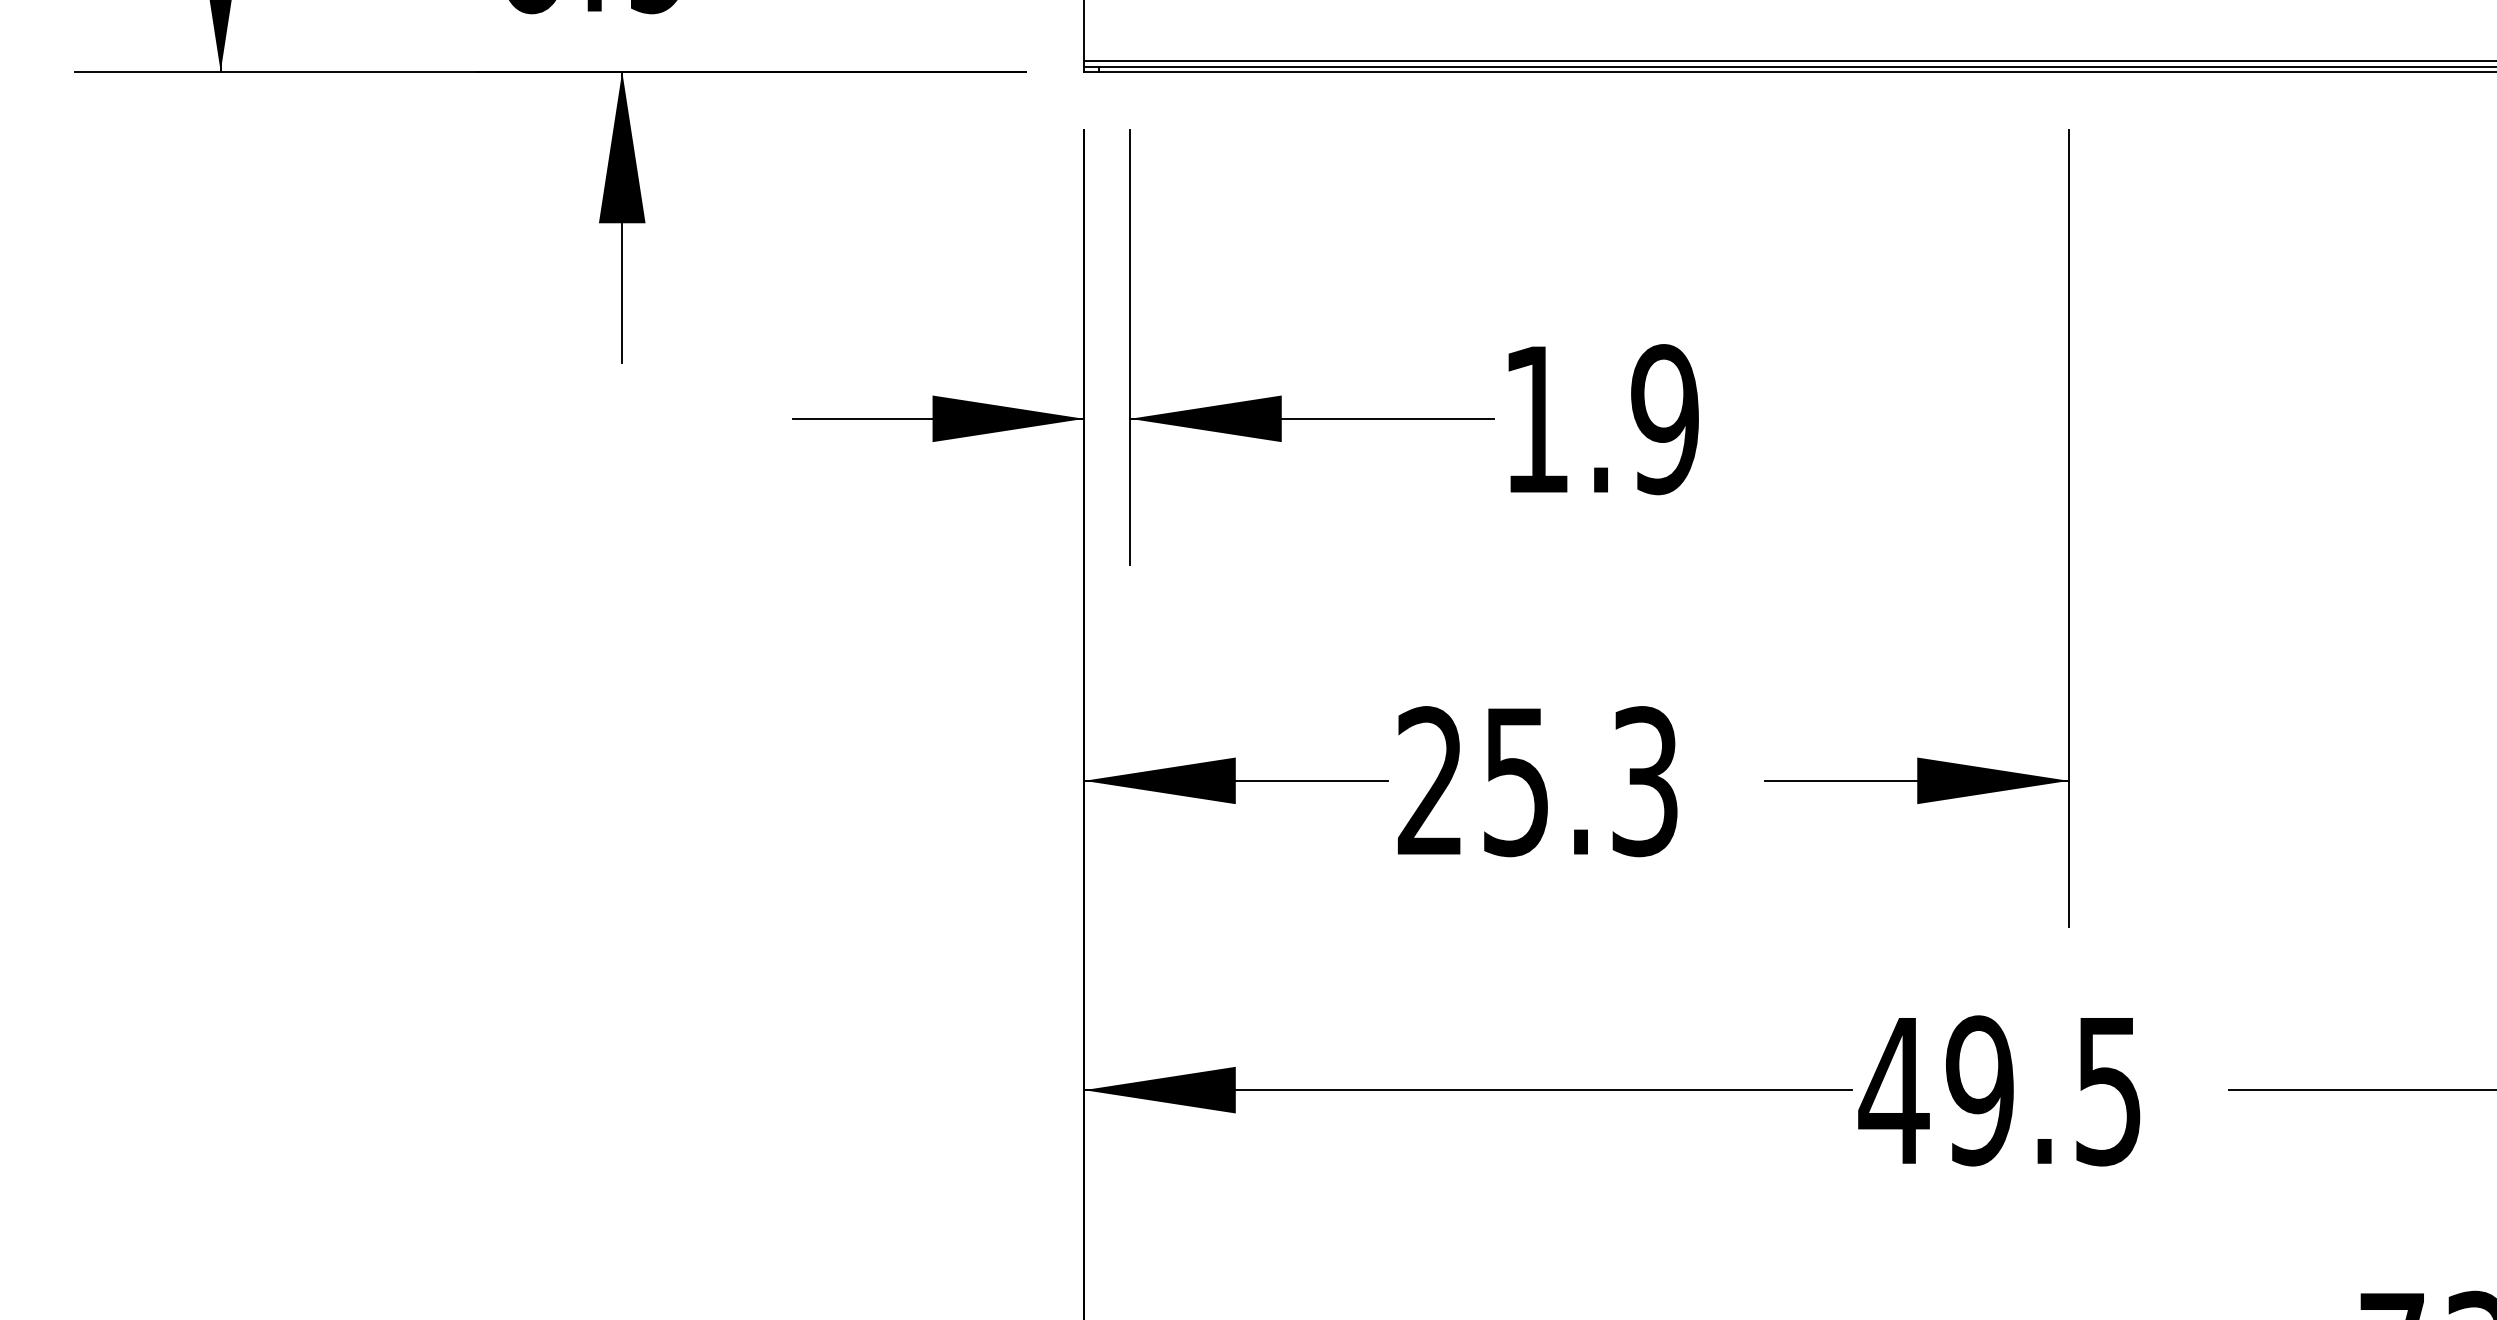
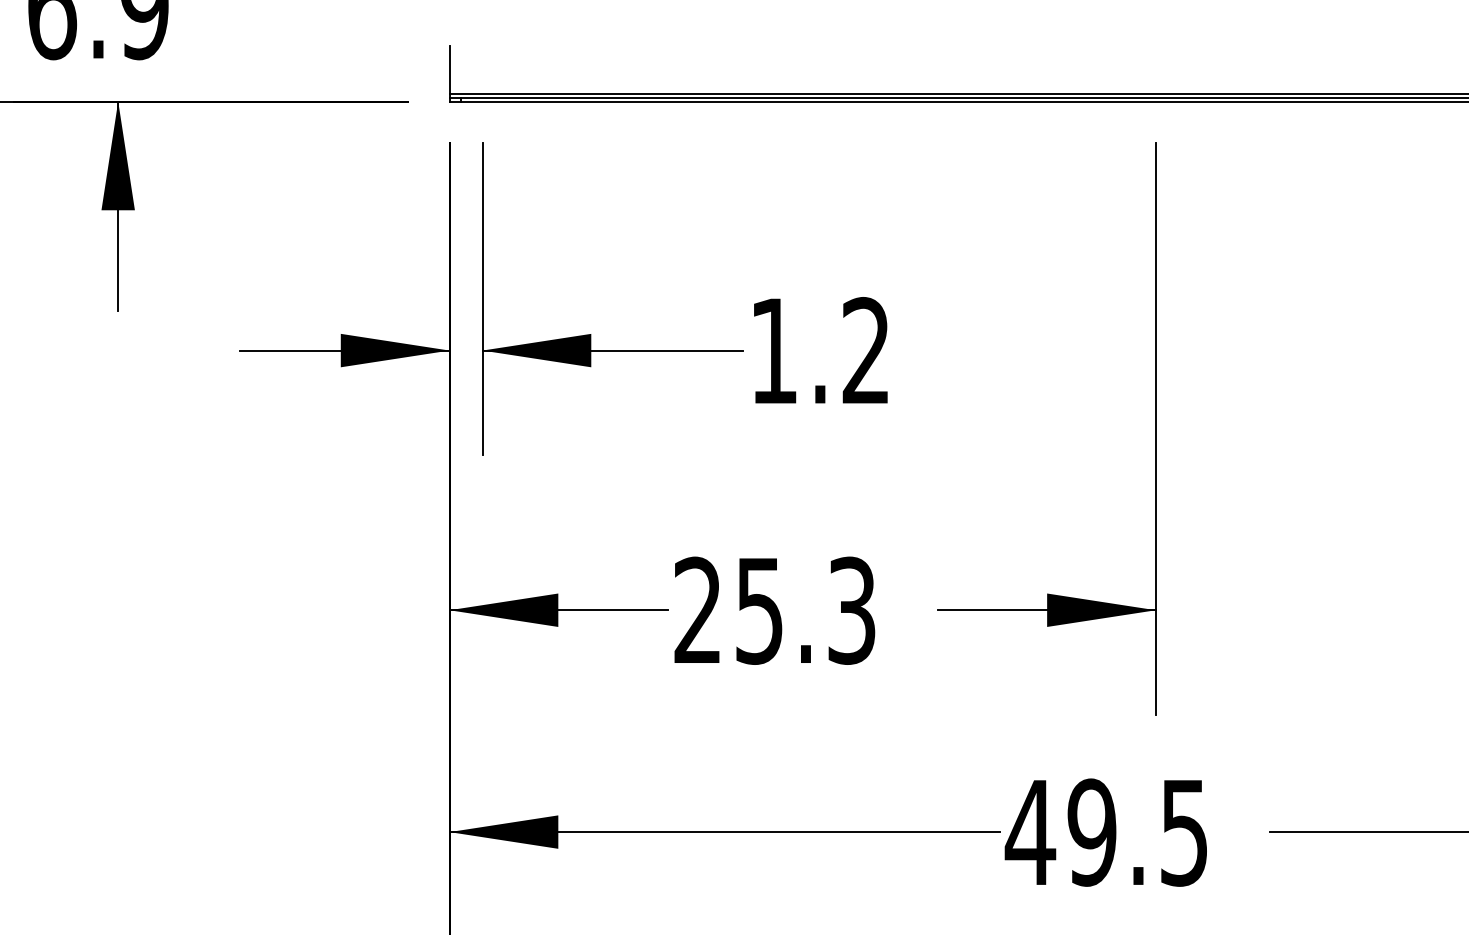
text: (1664, 419) -> (865, 351), 1.9 -> 1.2

